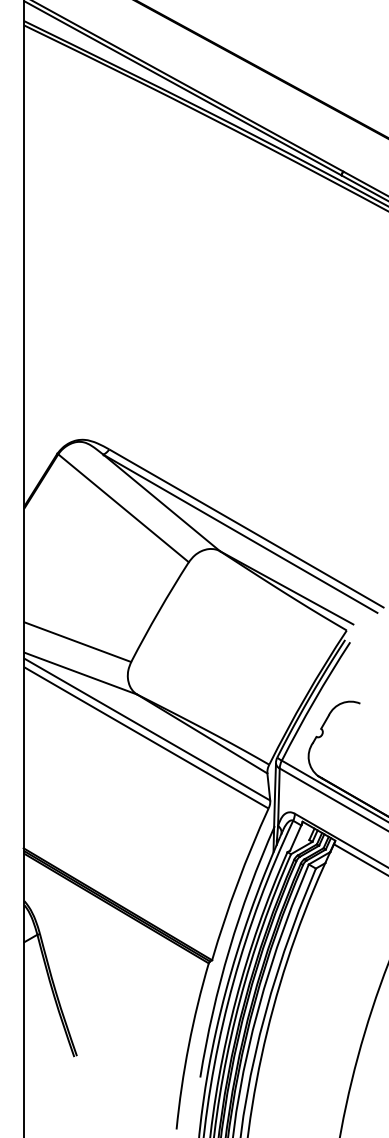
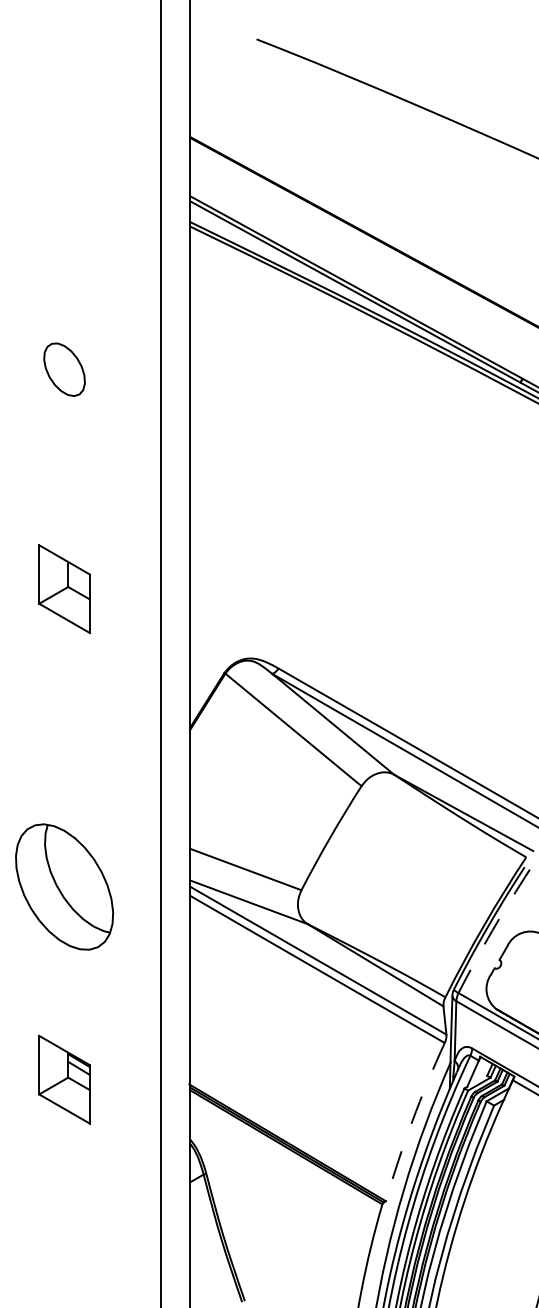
arc: (314, 700) -> (492, 930), solid -> dashed
arc: (237, 883) -> (412, 1121), solid -> dashed

